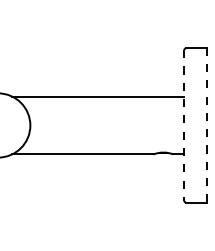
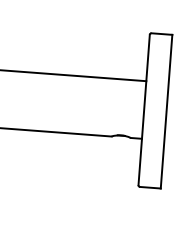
line: (206, 125) -> (166, 111), dashed -> solid
line: (184, 126) -> (144, 111), dashed -> solid

